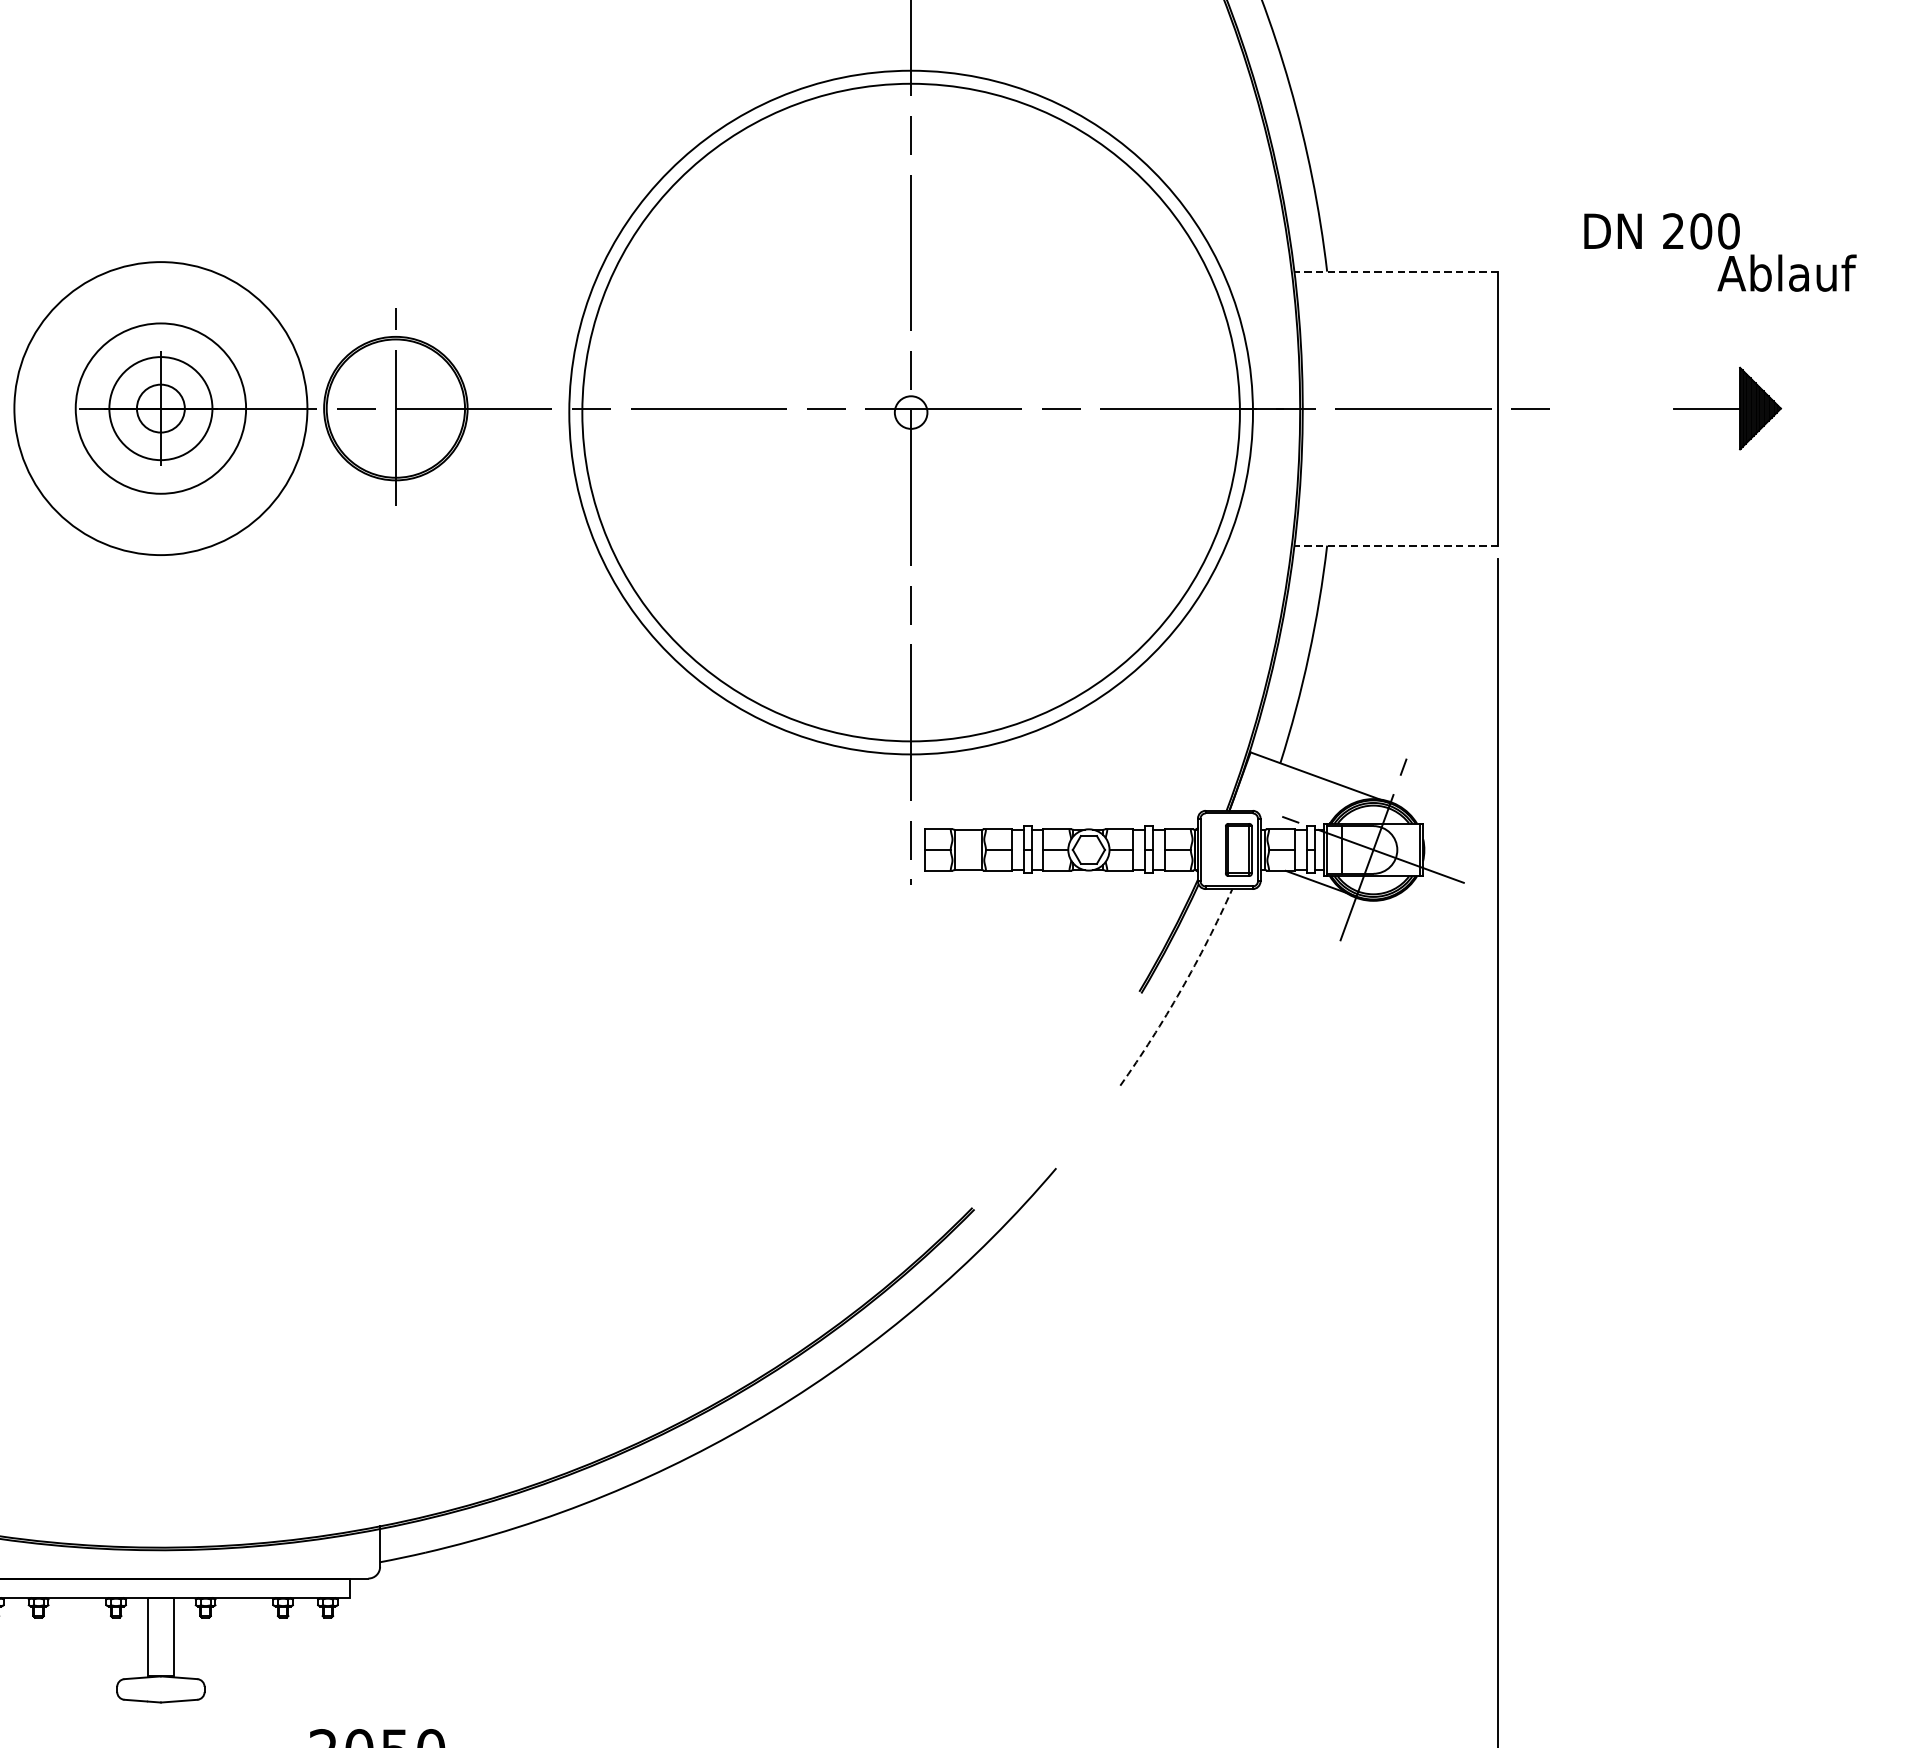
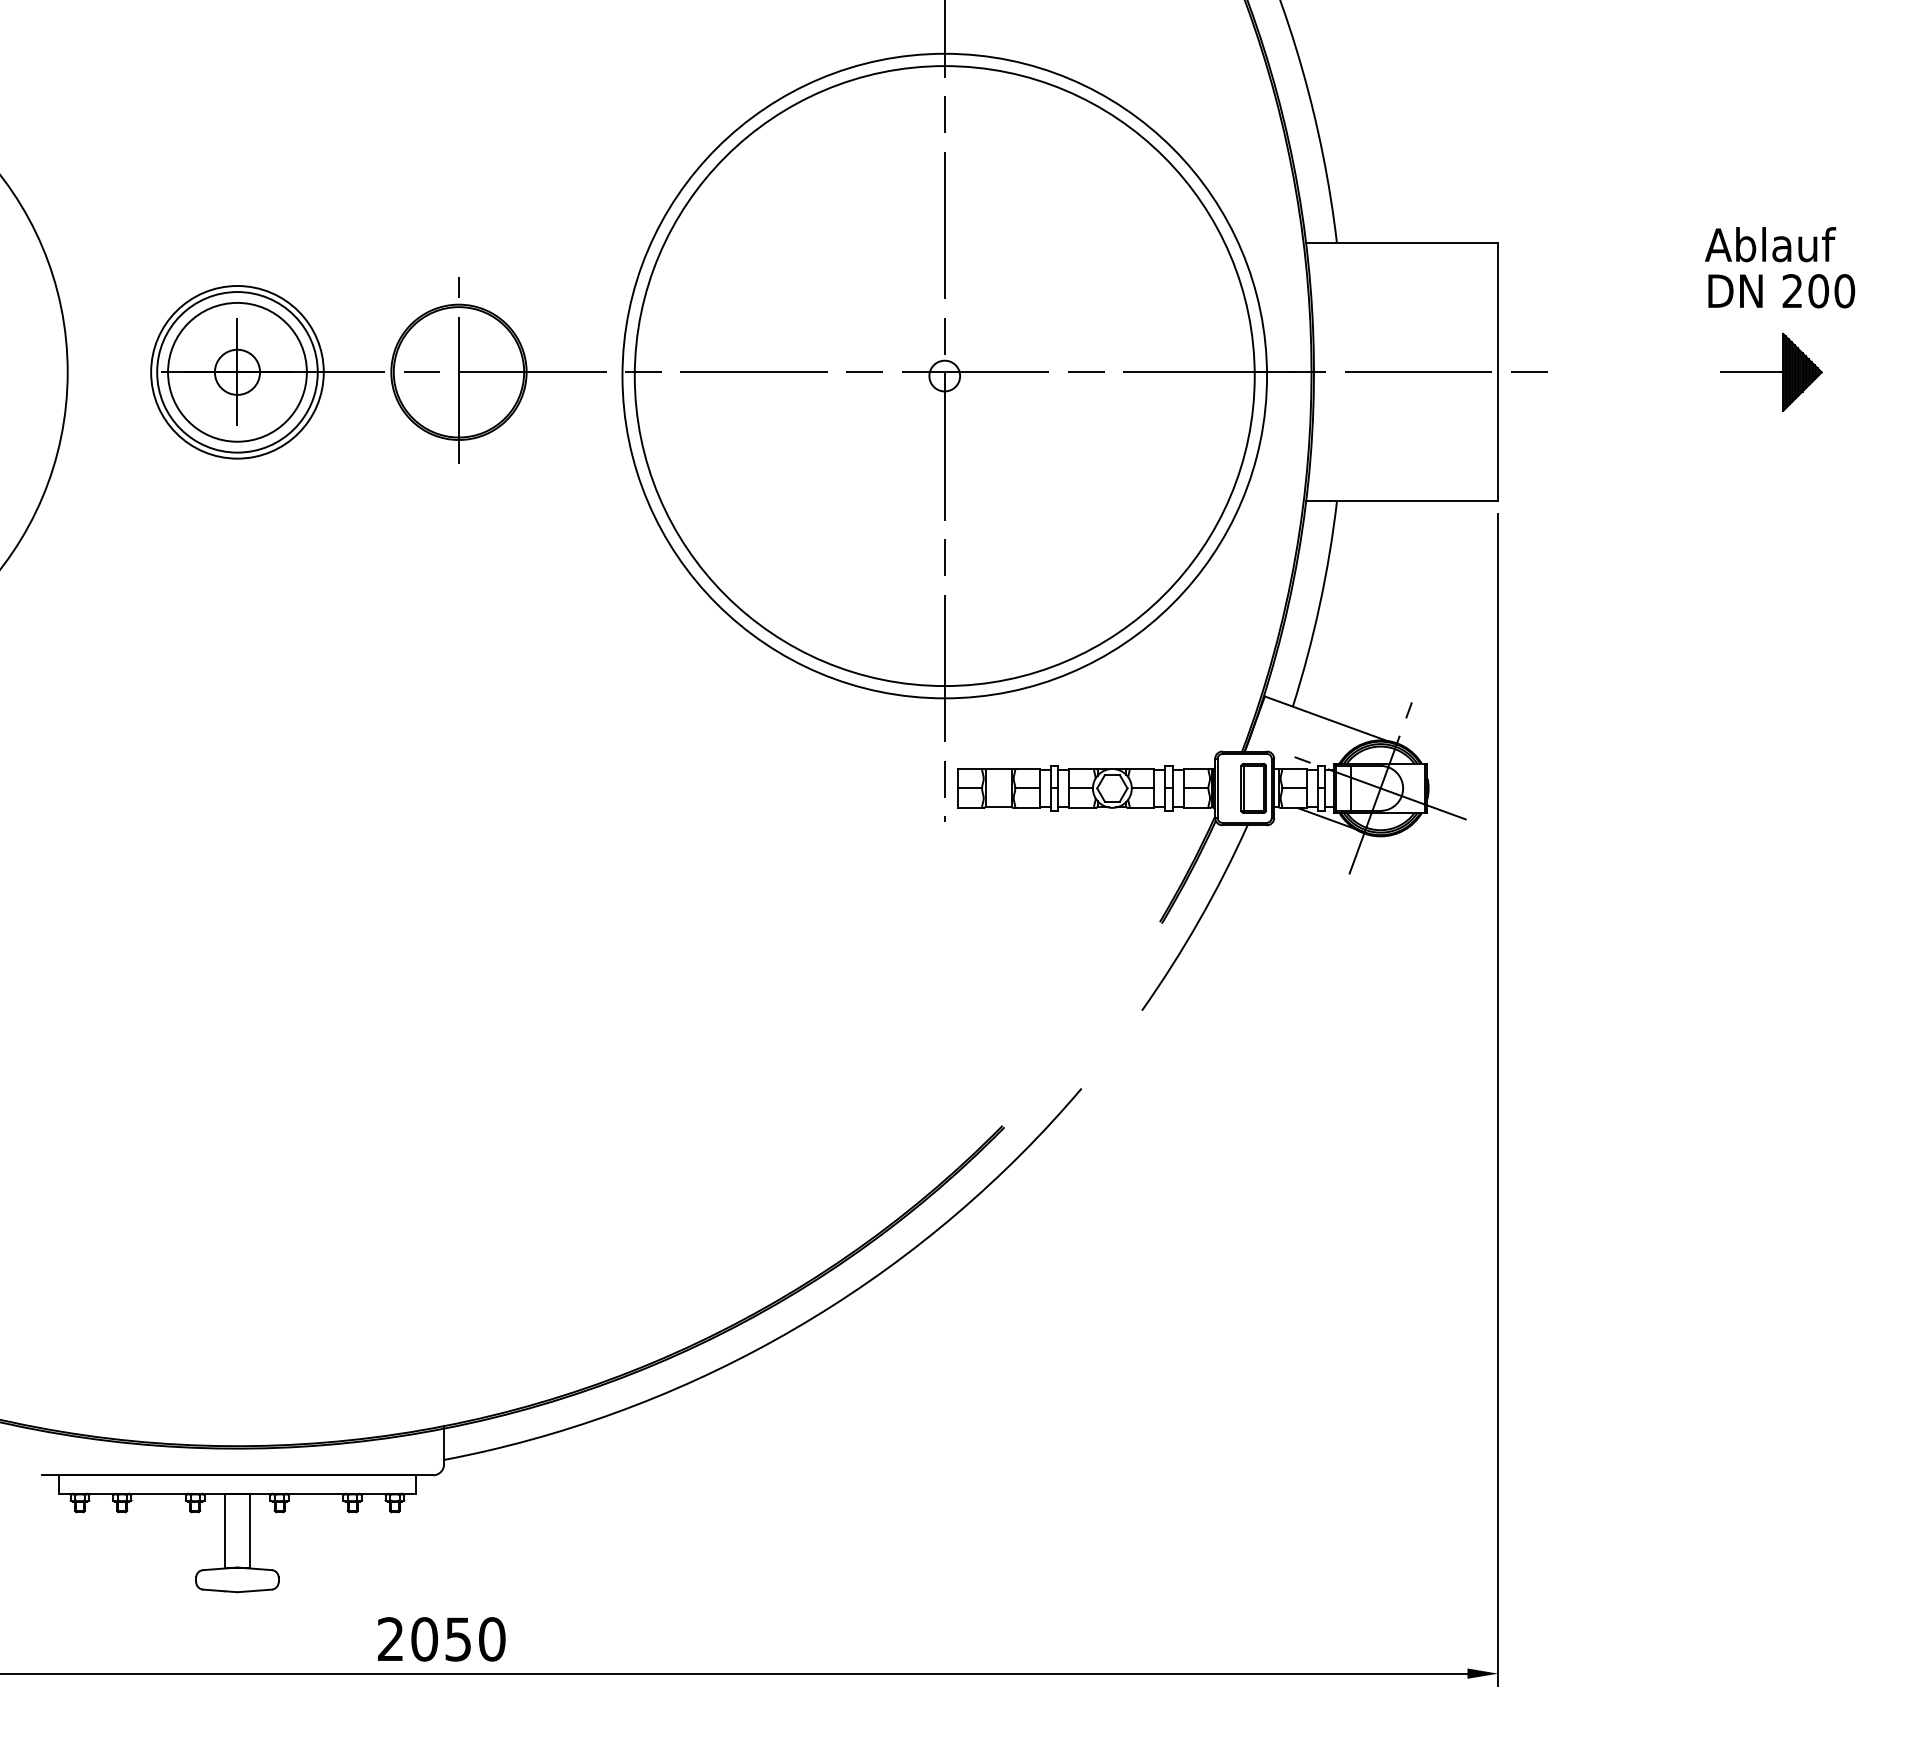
text: (1661, 231) -> (1781, 291), moved
line: (1395, 271) -> (1401, 243), dashed -> solid
circle: (160, 407) -> (237, 371), size x1.43
part: (1727, 407) -> (1771, 371), moved
circle: (160, 408) -> (237, 372), size x0.62
line: (1395, 545) -> (1401, 501), dashed -> solid
arc: (1181, 990) -> (1199, 920), dashed -> solid

